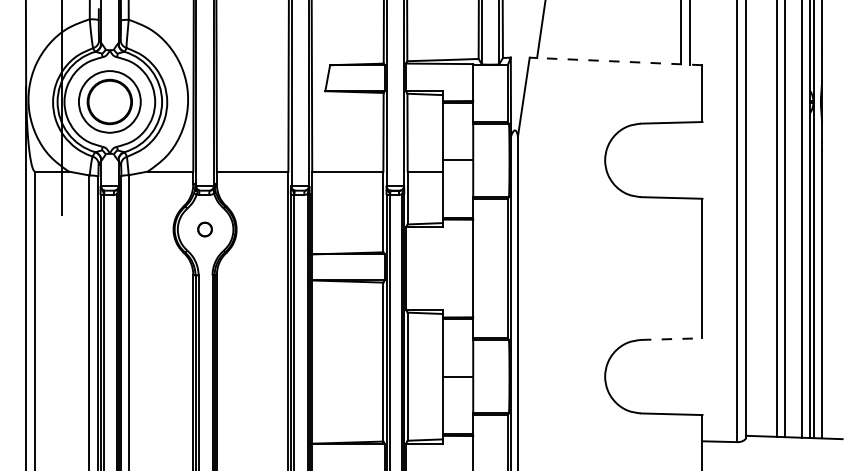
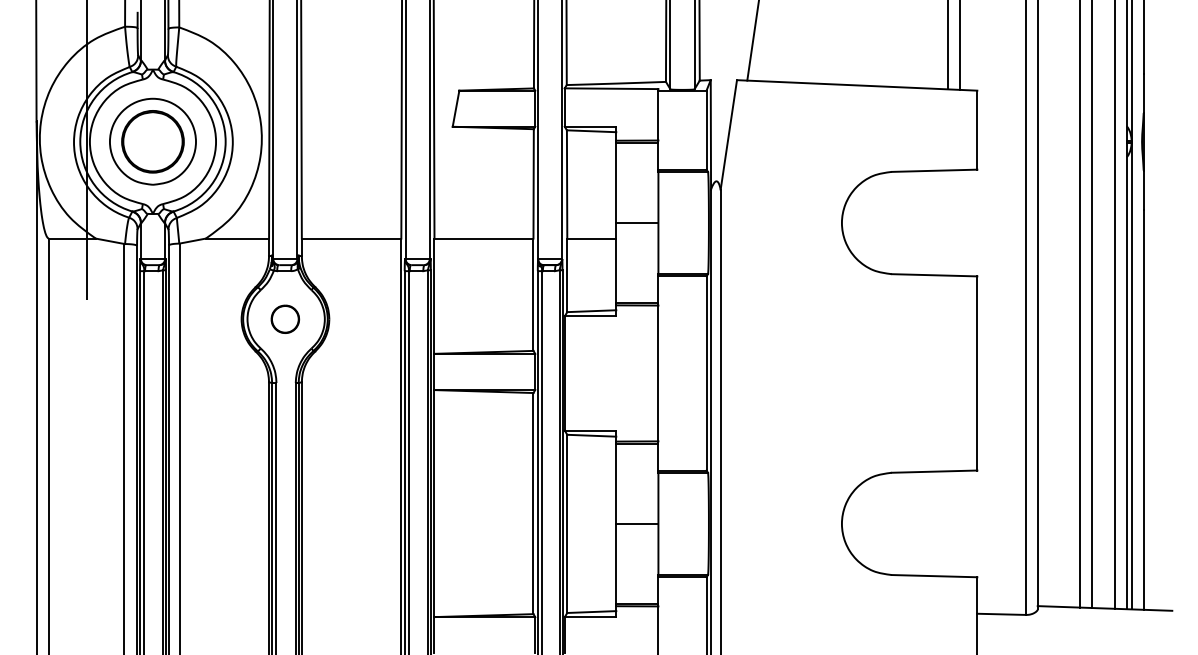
line: (615, 61) -> (856, 85), dashed -> solid
part: (205, 229) -> (285, 318), size x1.43
line: (671, 339) -> (934, 471), dashed -> solid

